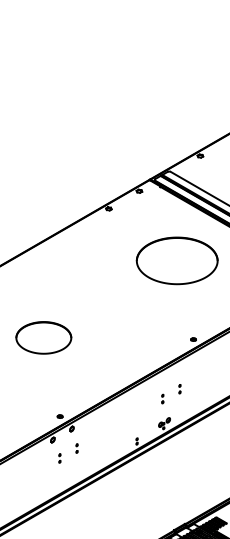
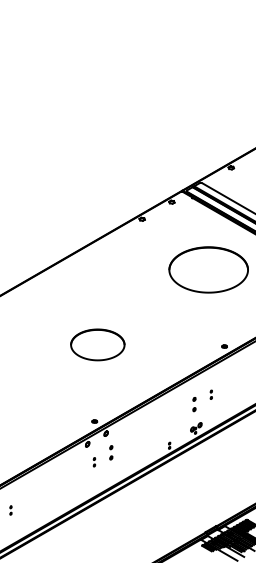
part: (43, 337) -> (97, 344), moved
part: (162, 399) -> (194, 404), size x1.6
part: (76, 448) -> (110, 452), size x1.6

